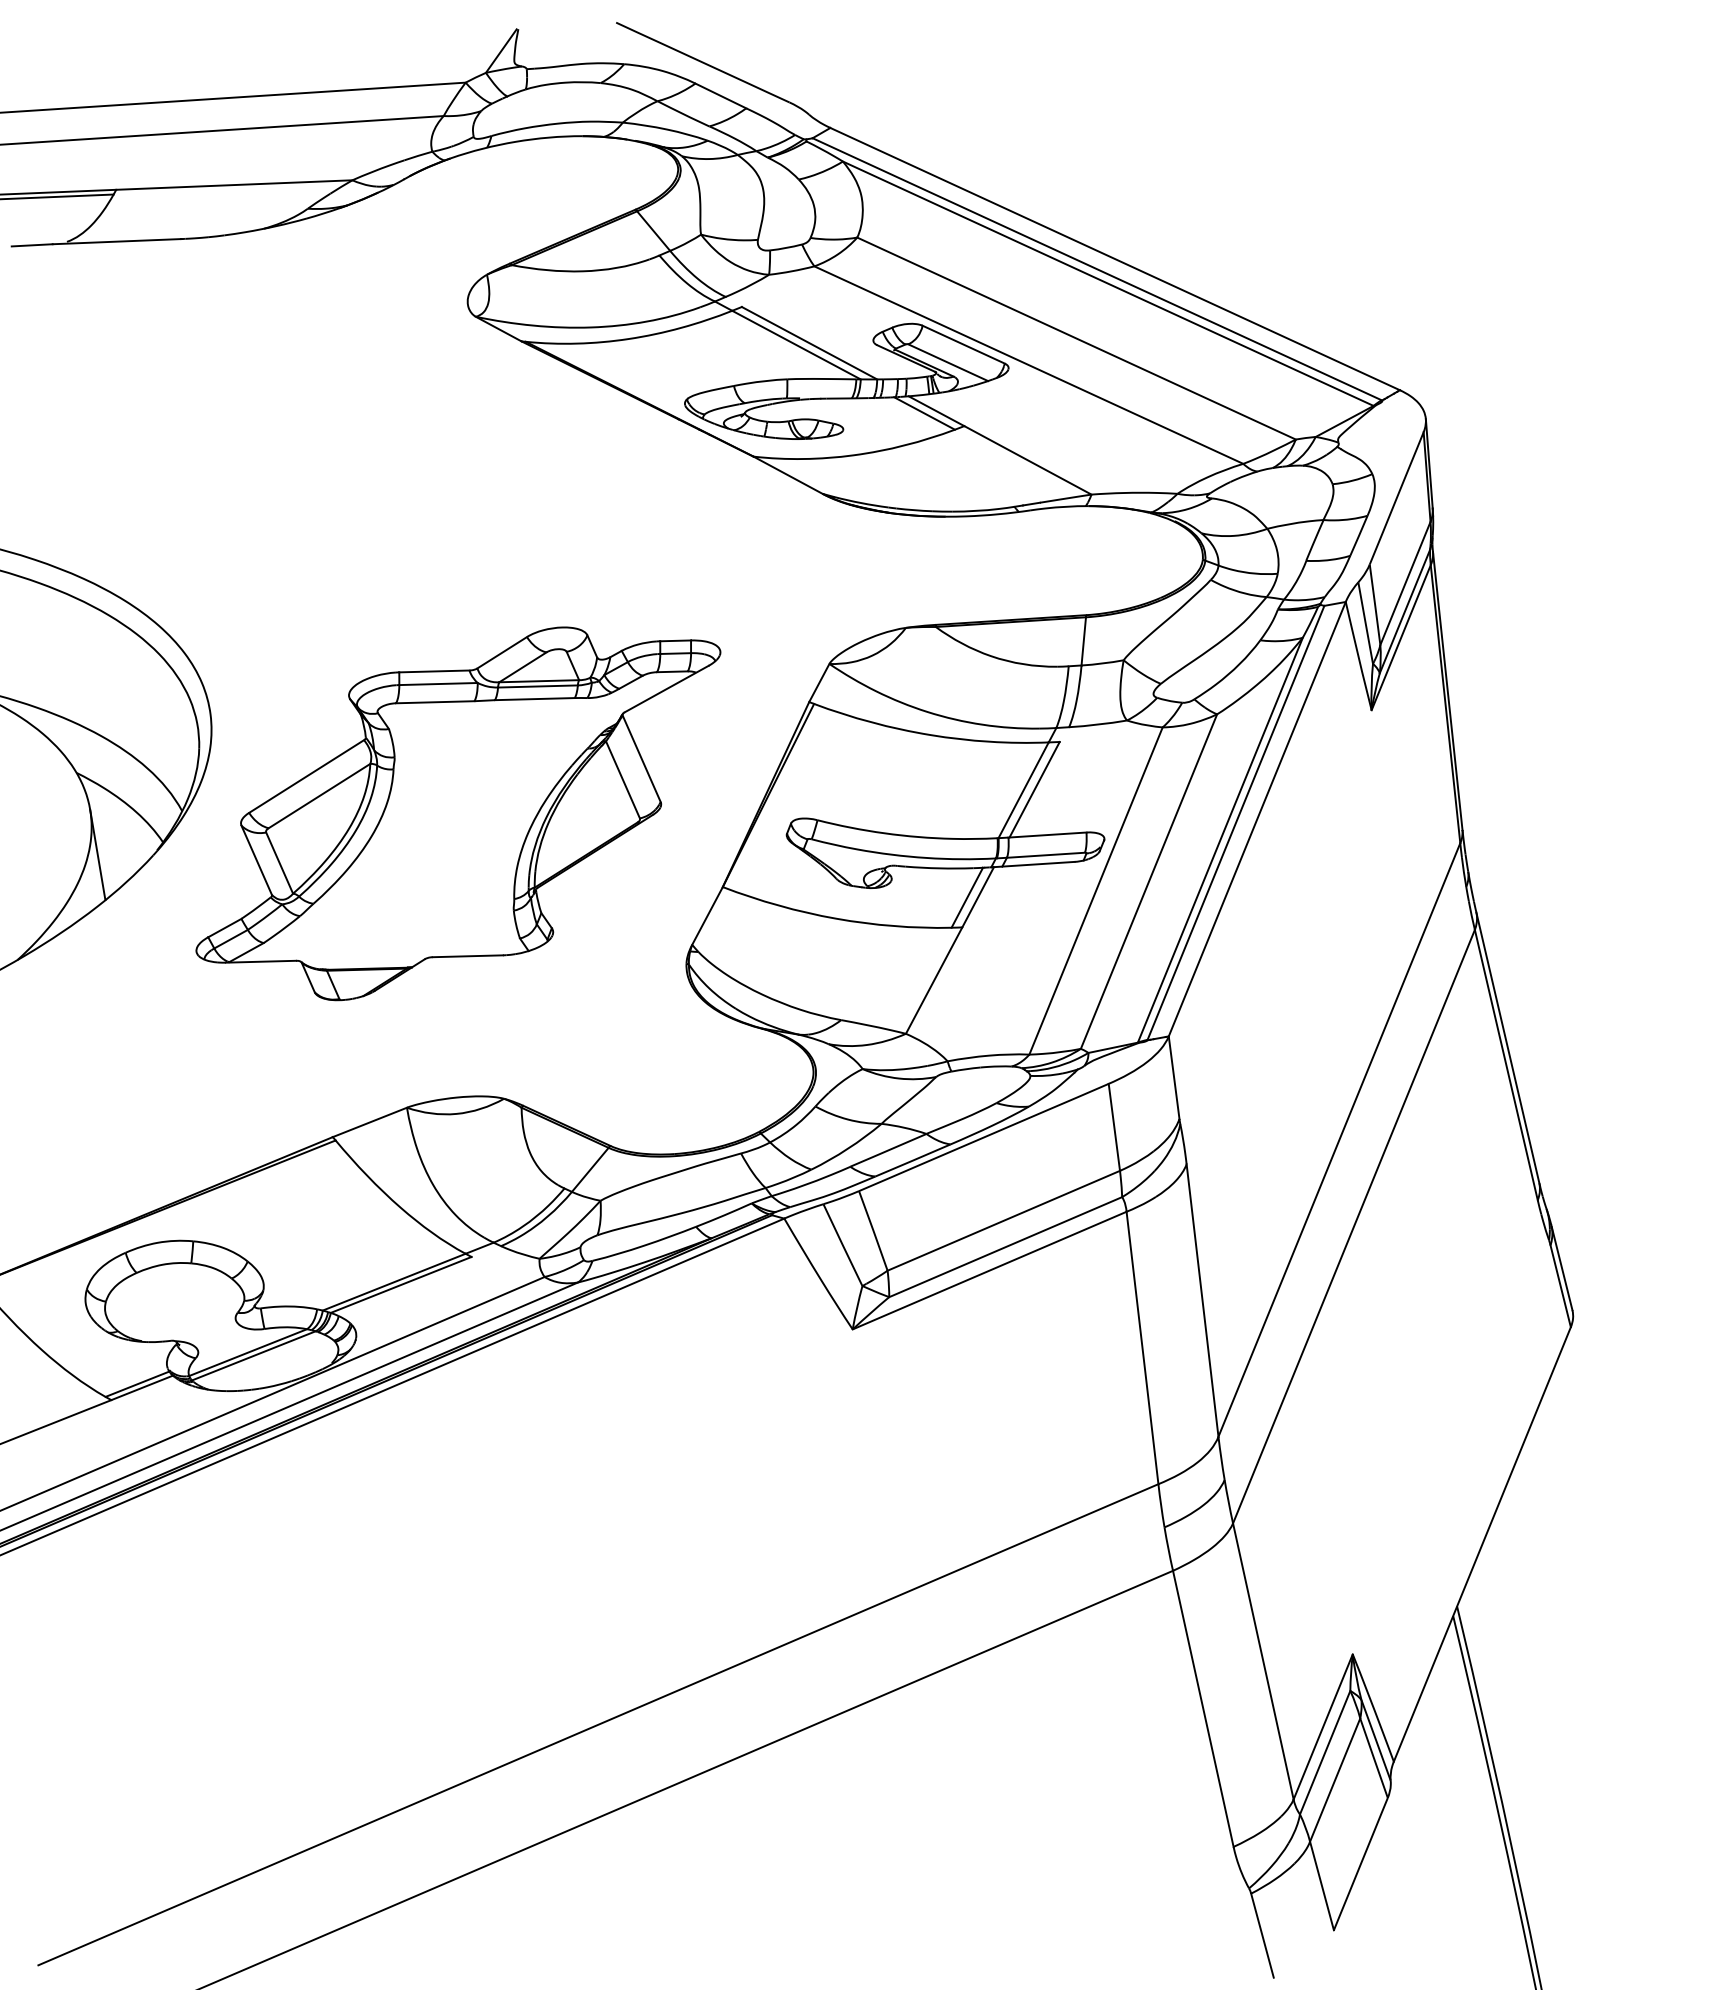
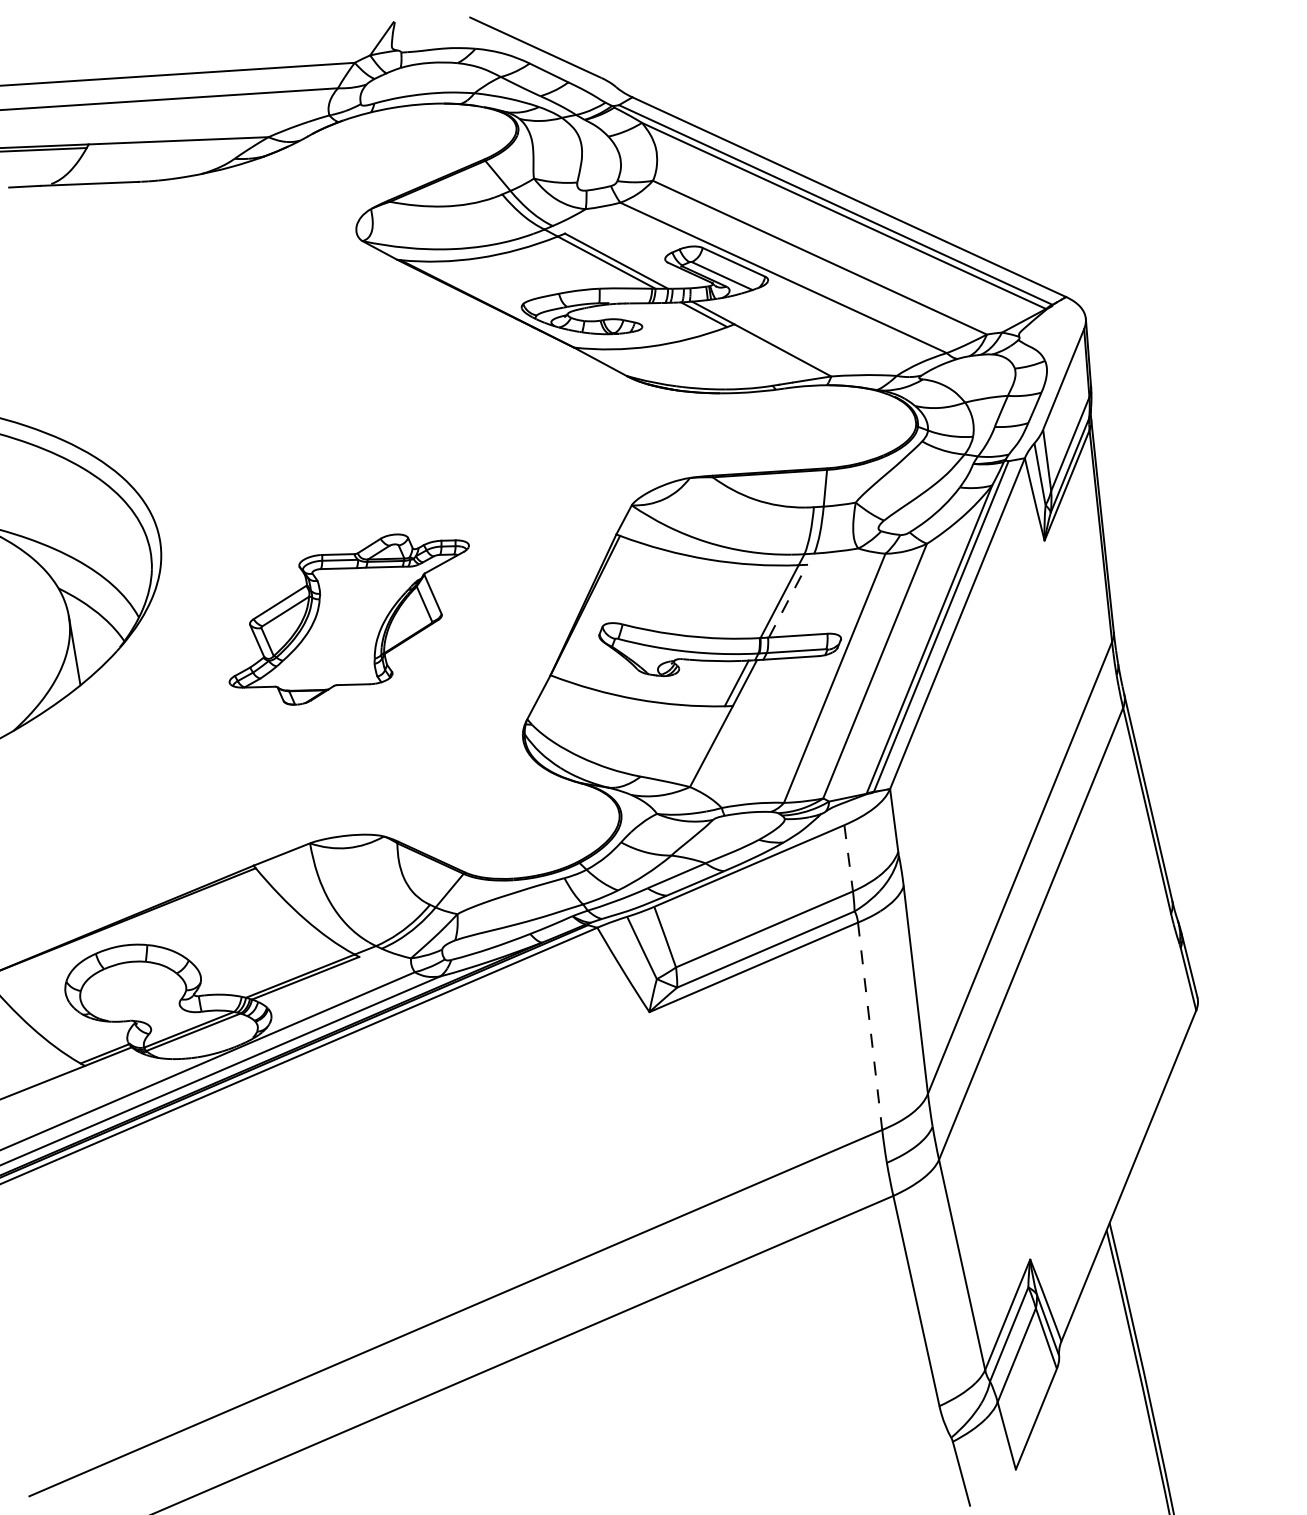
line: (1034, 789) -> (787, 601), solid -> dashed
part: (458, 813) -> (349, 619), size x0.6
line: (1114, 1127) -> (848, 858), solid -> dashed
line: (1142, 1348) -> (870, 1026), solid -> dashed

